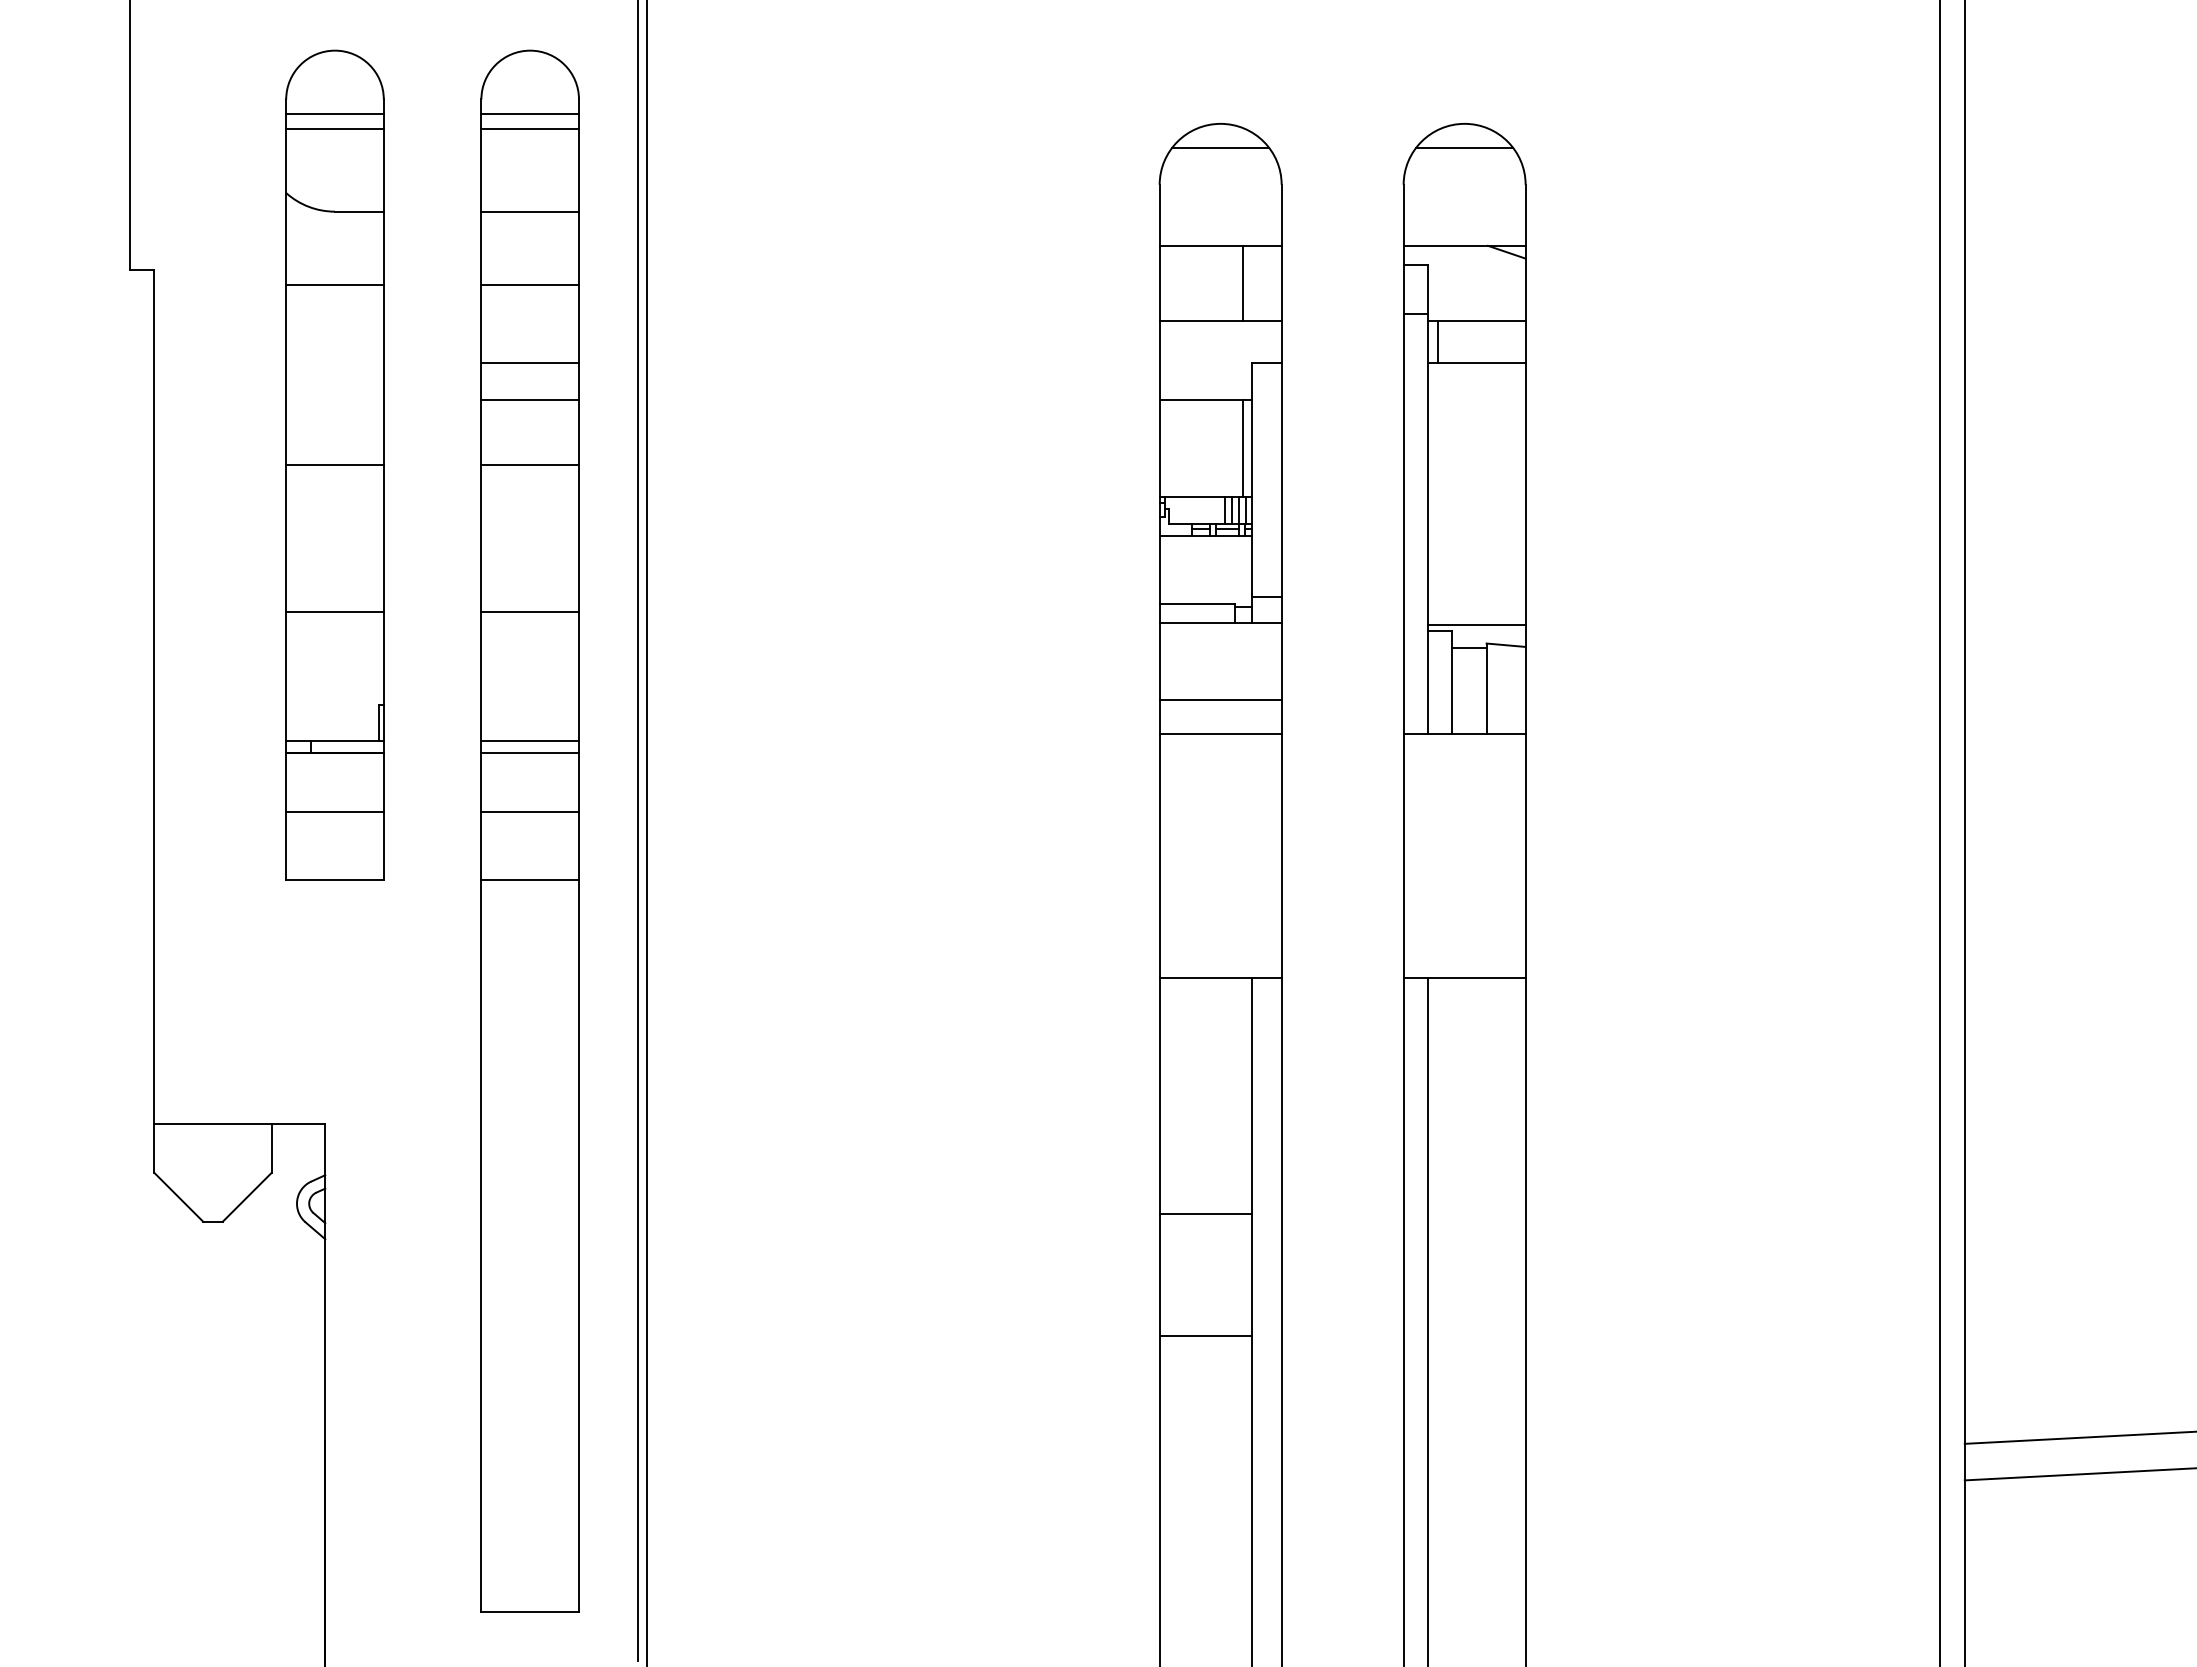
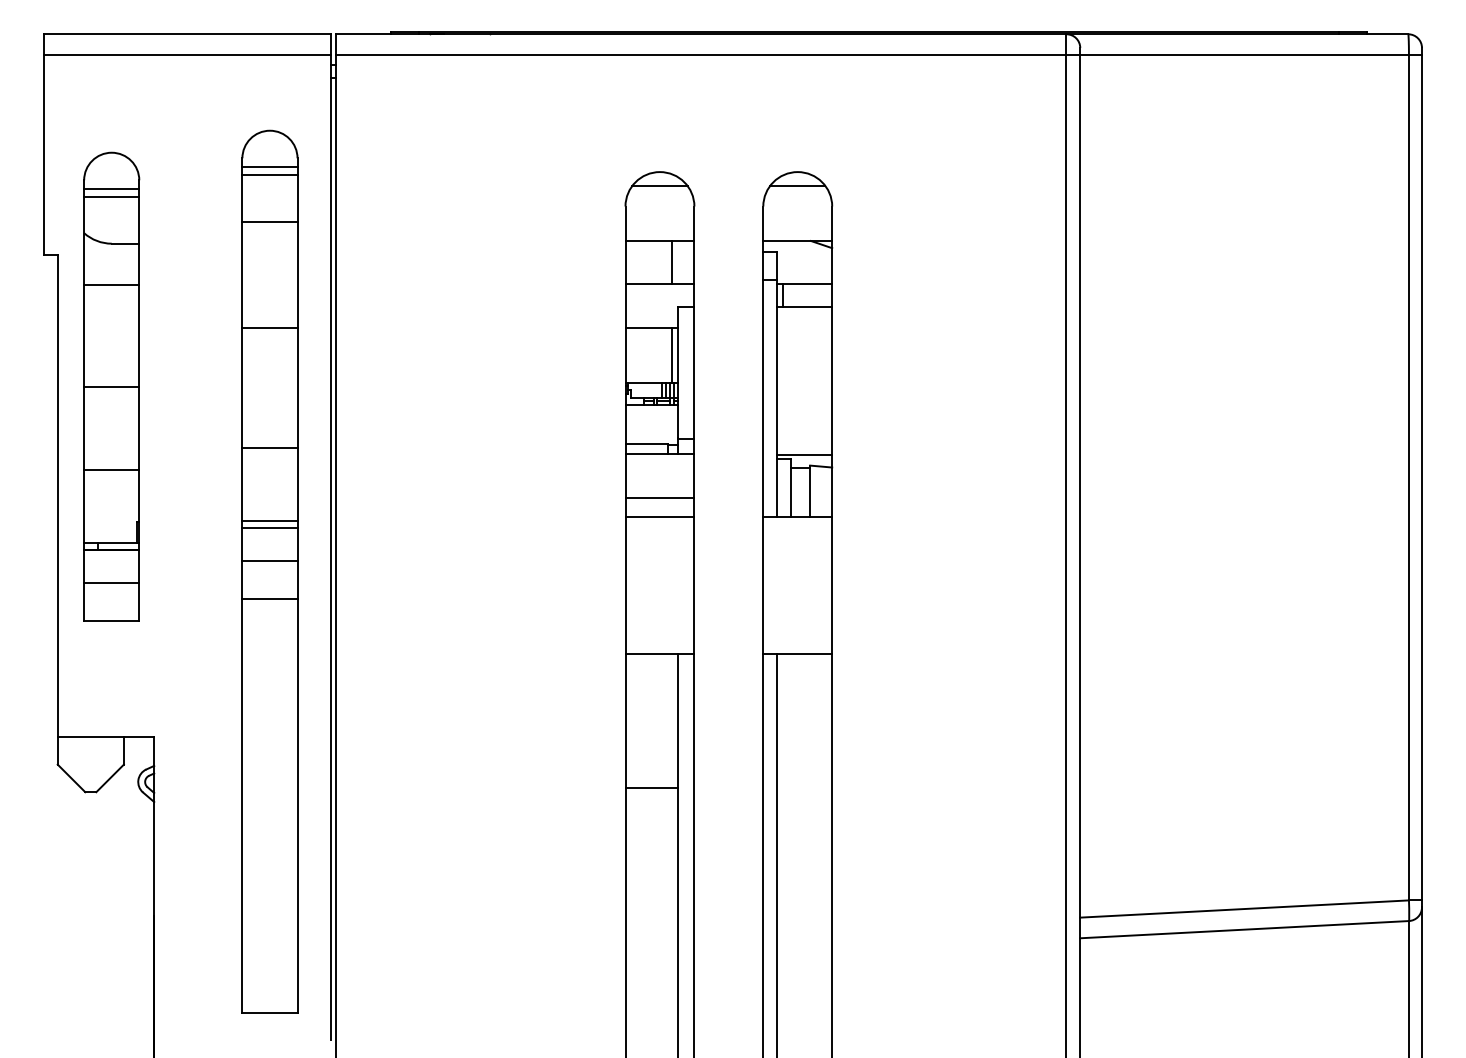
line: (529, 285) -> (269, 263), removed
line: (529, 363) -> (269, 307), removed
part: (334, 464) -> (111, 386), moved
line: (529, 466) -> (269, 365), removed
line: (1205, 1335) -> (651, 856), removed

